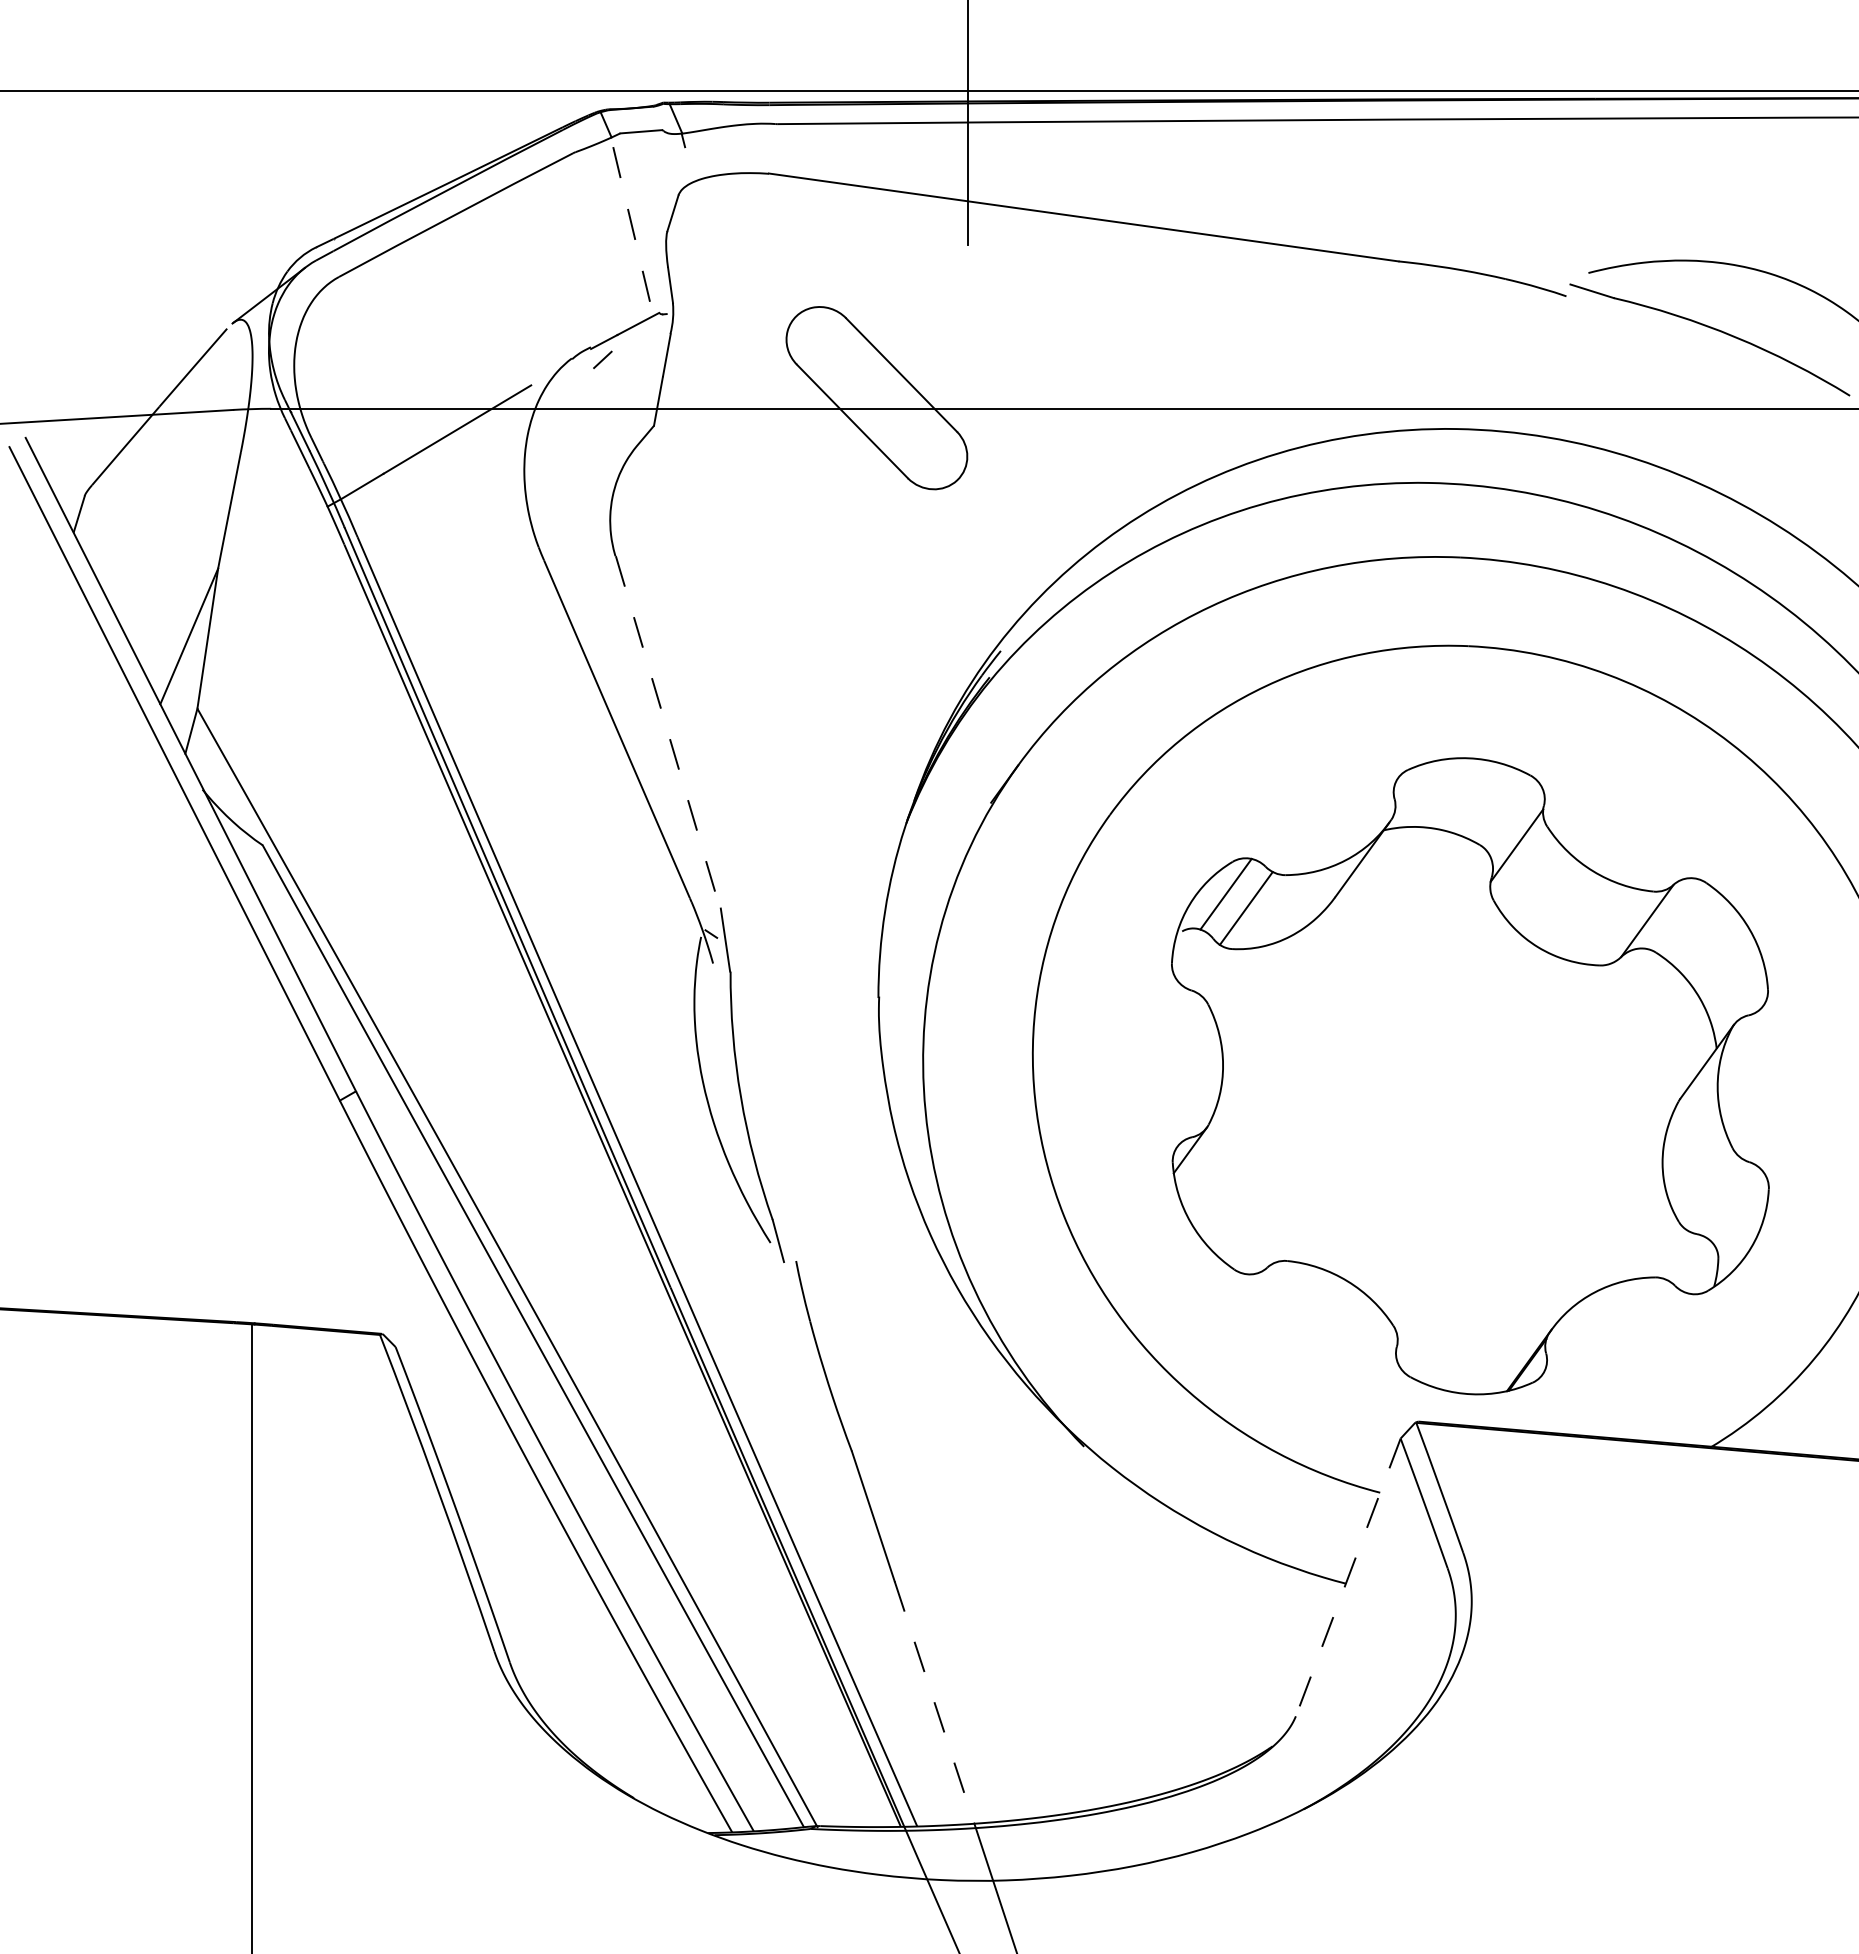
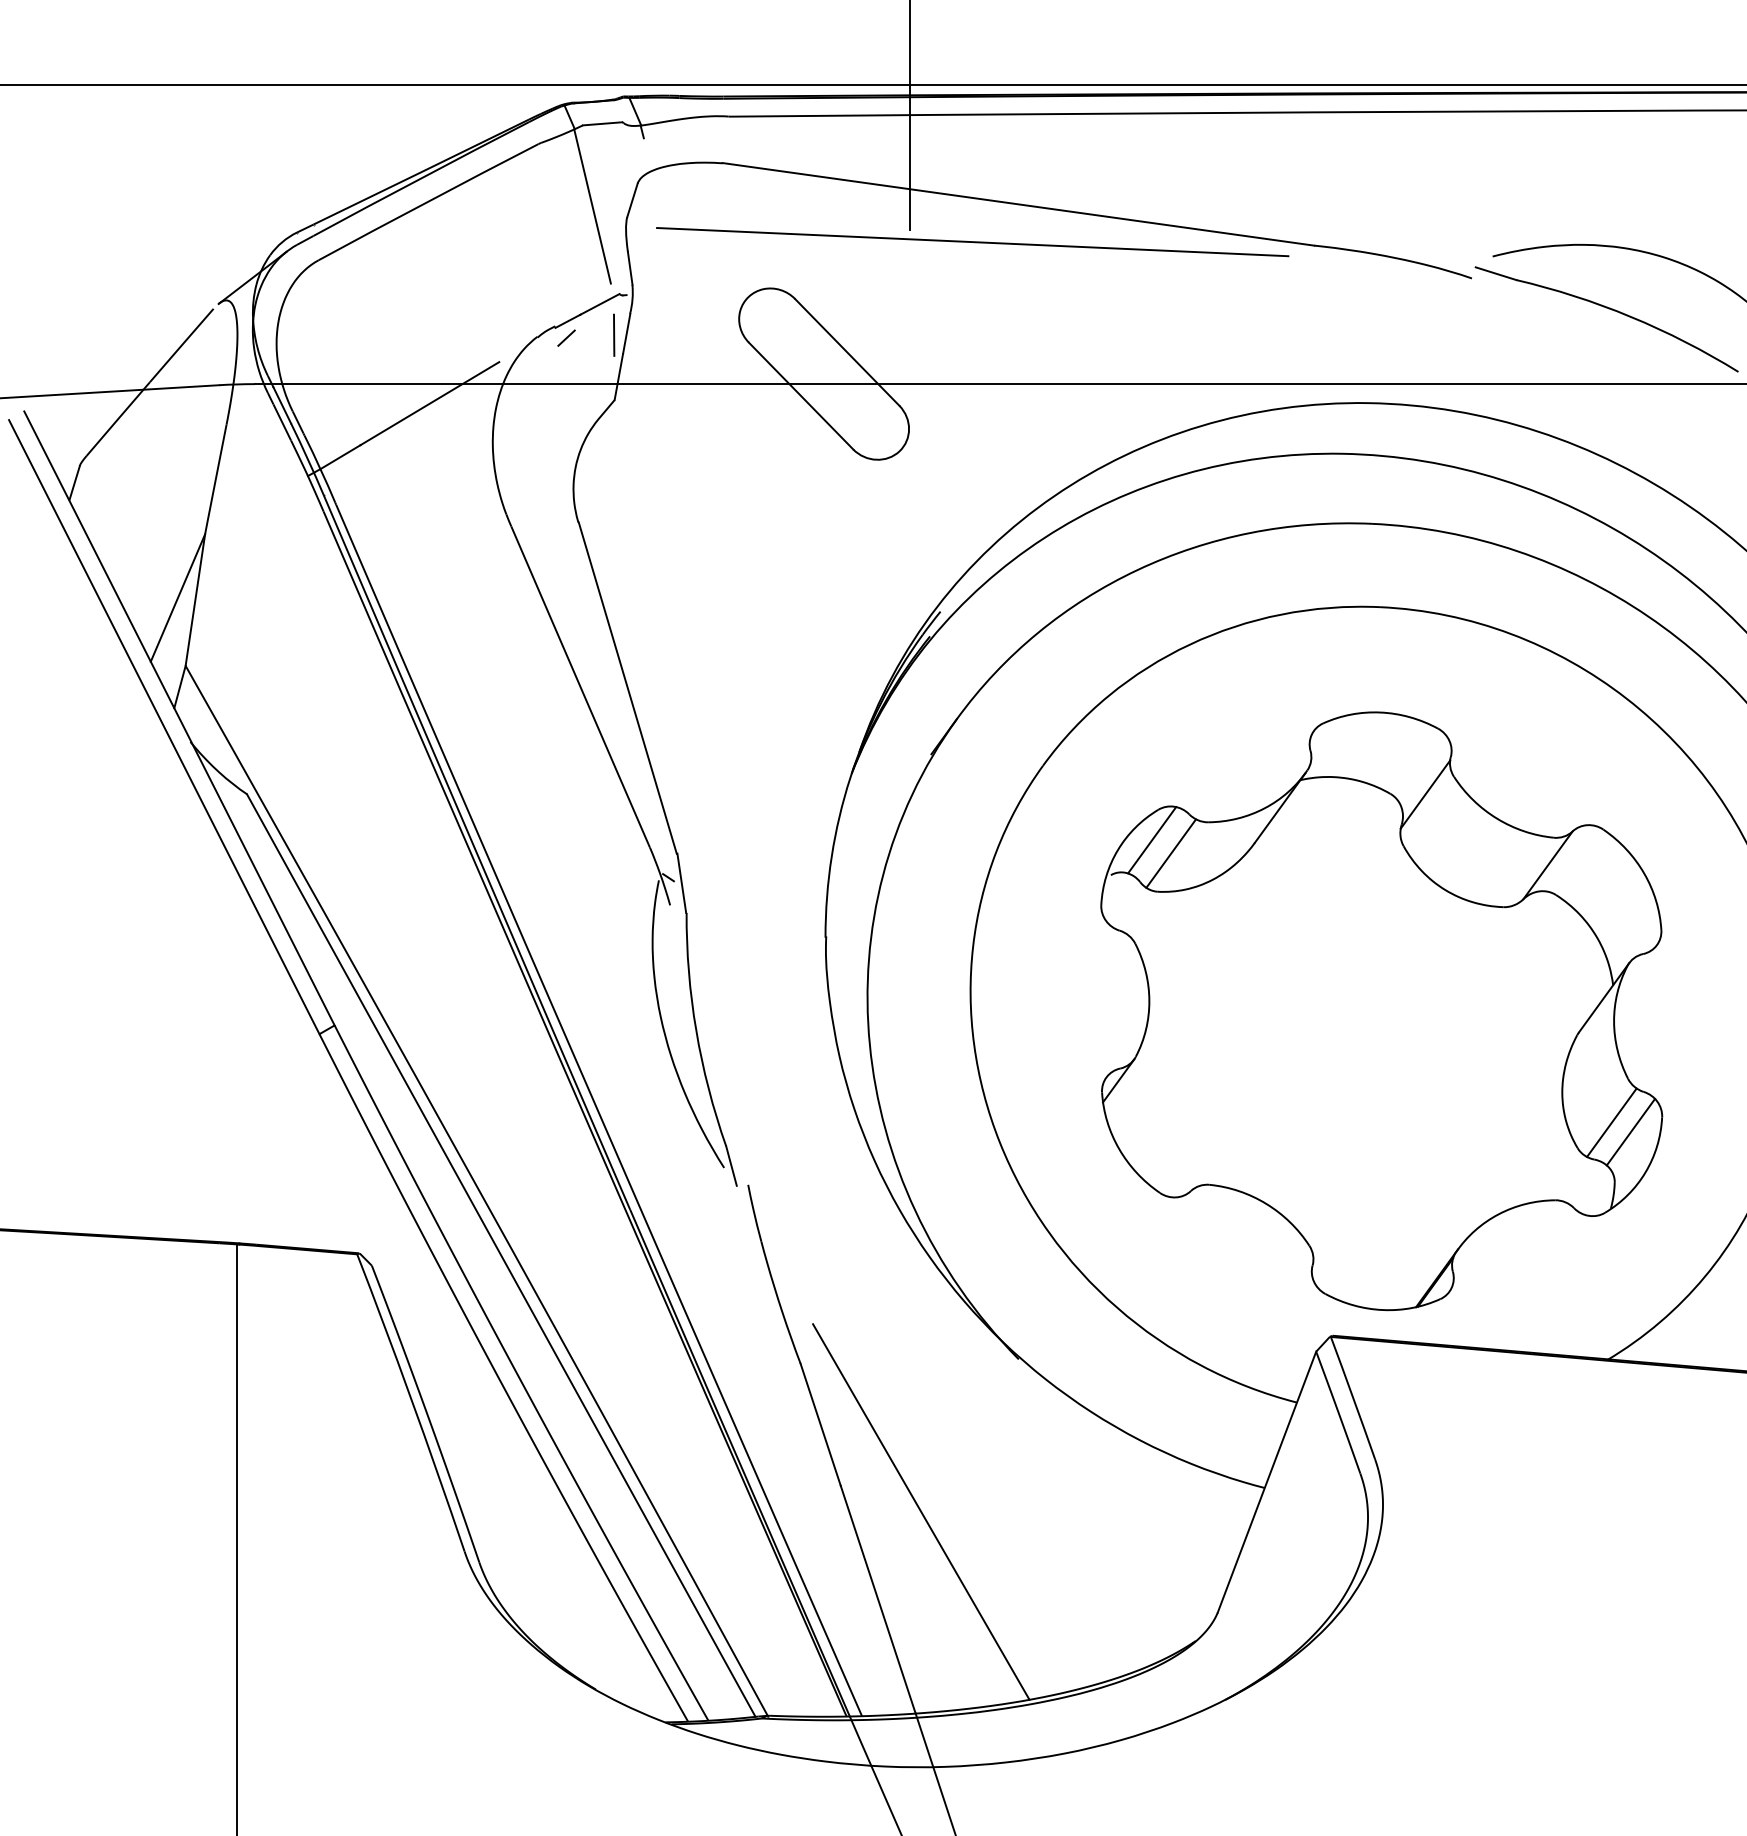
line: (630, 219) -> (592, 206), dashed -> solid
line: (1035, 257) -> (973, 241), added
line: (653, 356) -> (614, 334), added
line: (668, 732) -> (628, 688), dashed -> solid
line: (1714, 1194) -> (1611, 1122), added
line: (1735, 1204) -> (1630, 1131), added
line: (1348, 1577) -> (1267, 1482), dashed -> solid
line: (980, 1608) -> (921, 1511), added
line: (934, 1702) -> (878, 1599), dashed -> solid

